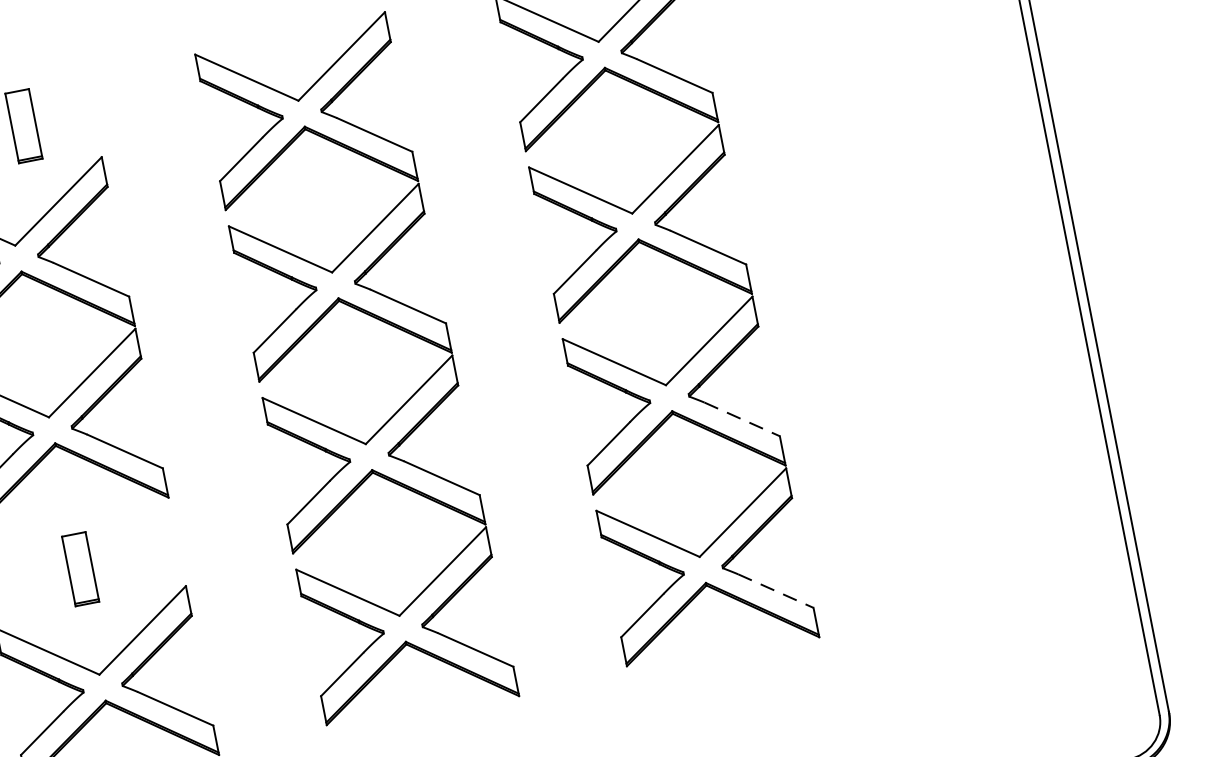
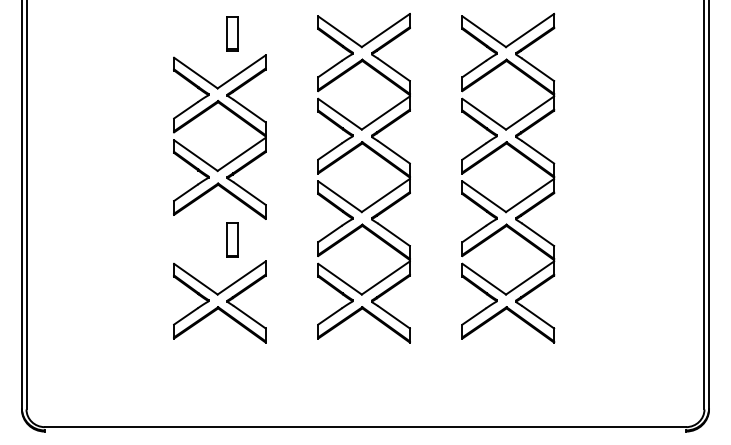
line: (743, 420) -> (538, 235), dashed -> solid
part: (80, 568) -> (232, 239), moved
line: (776, 591) -> (538, 317), dashed -> solid

